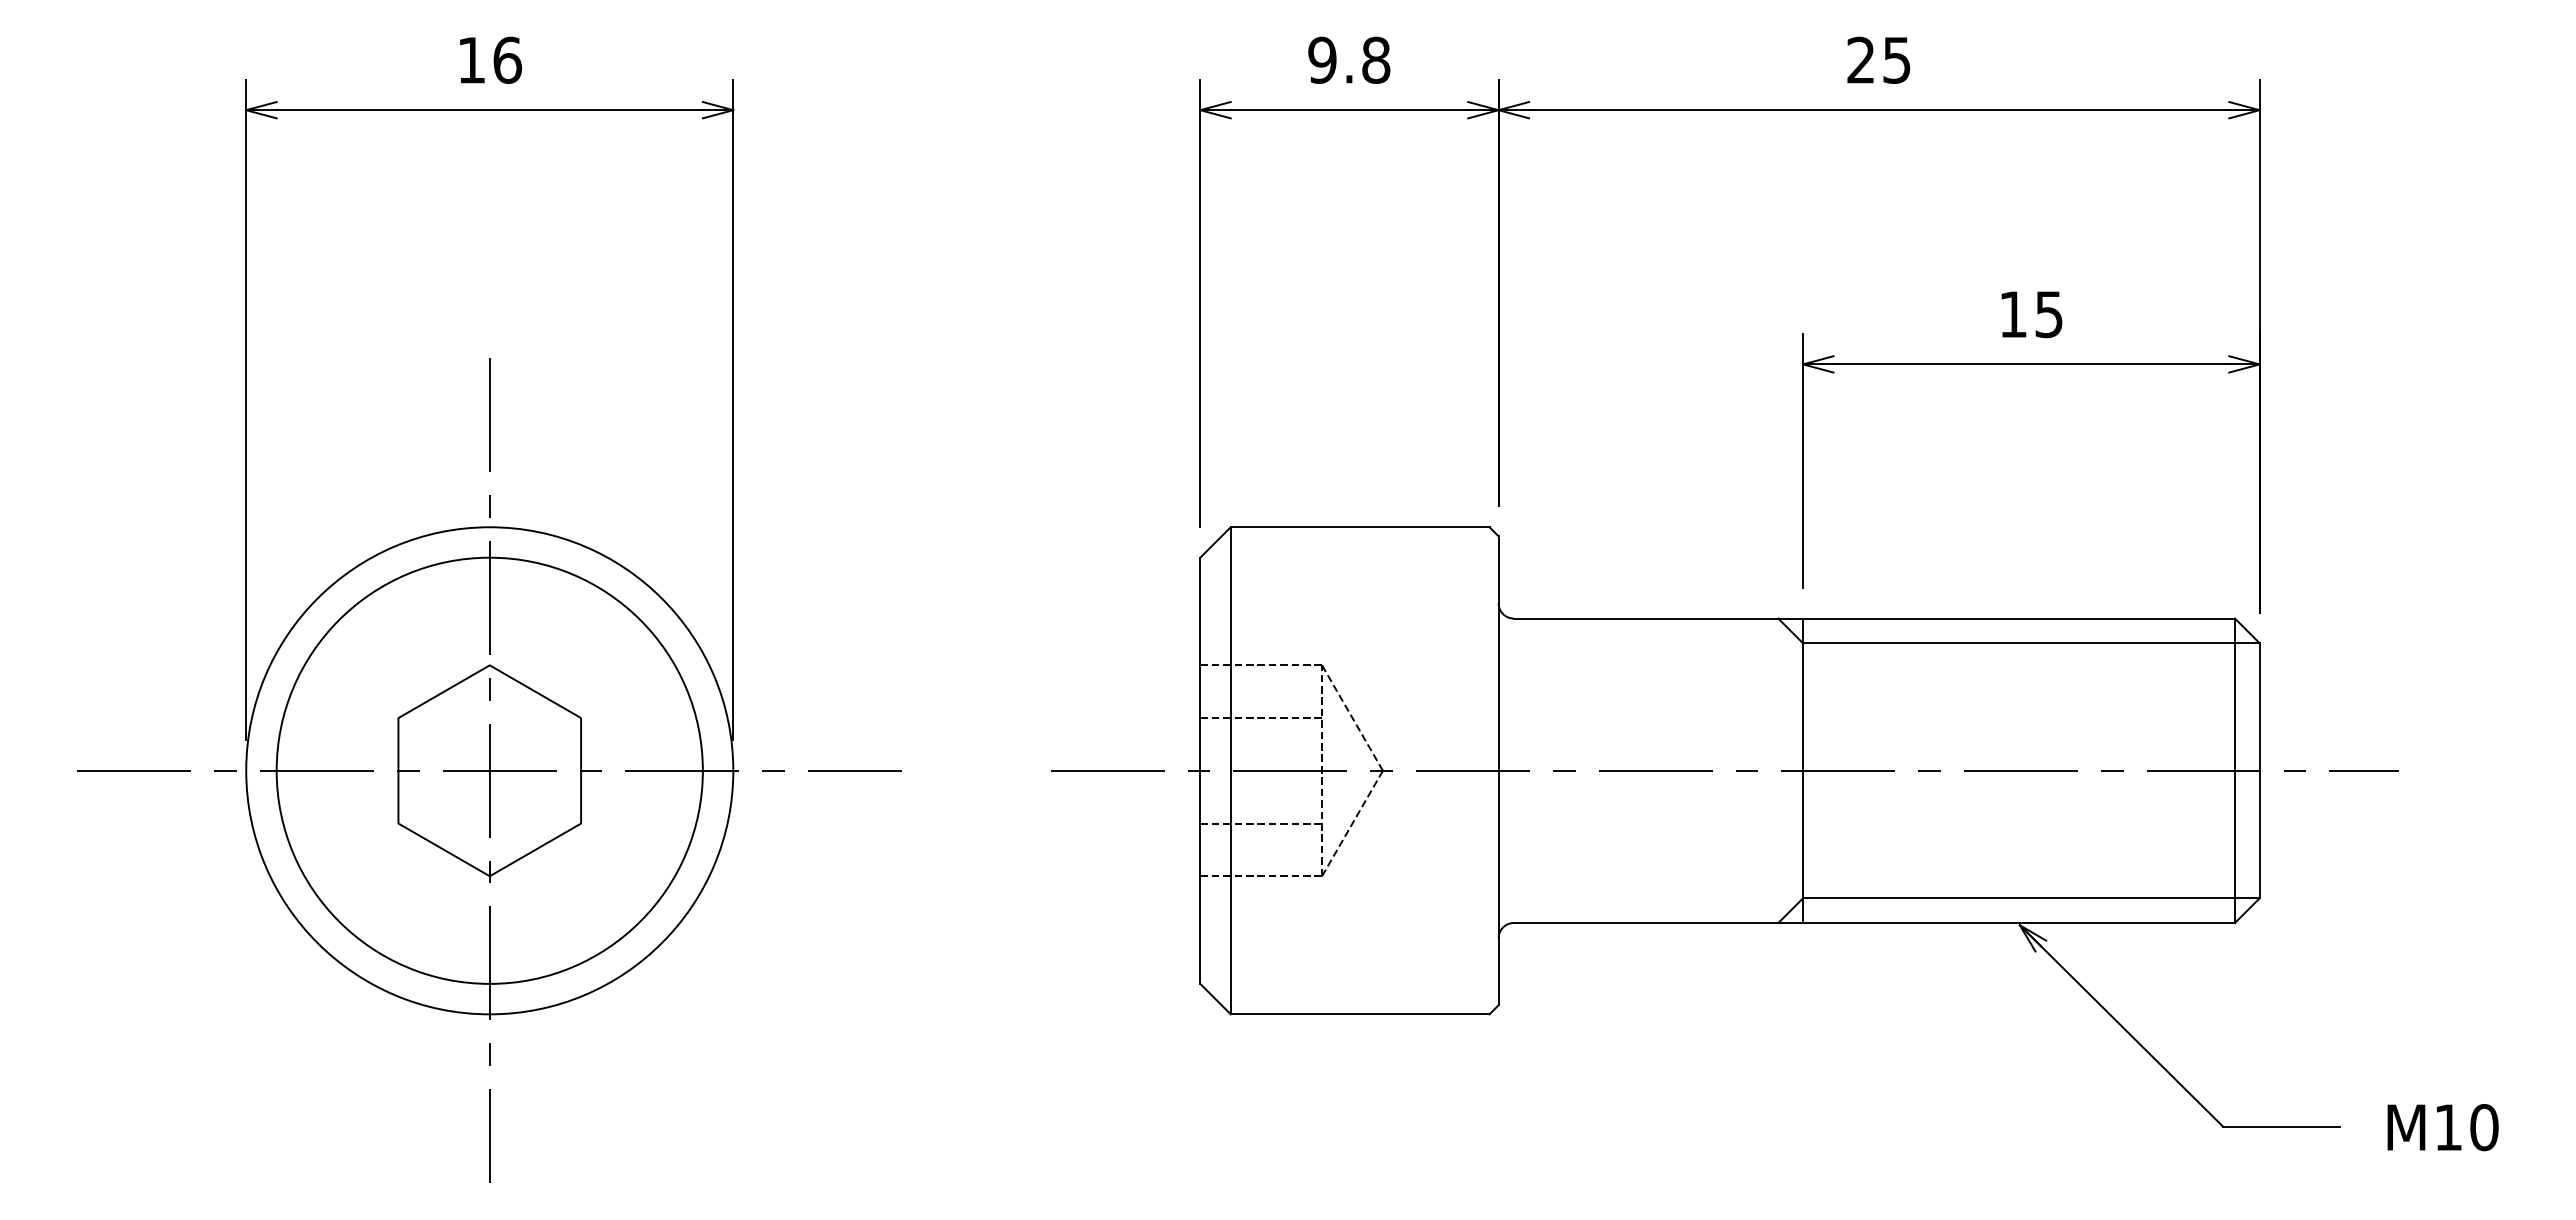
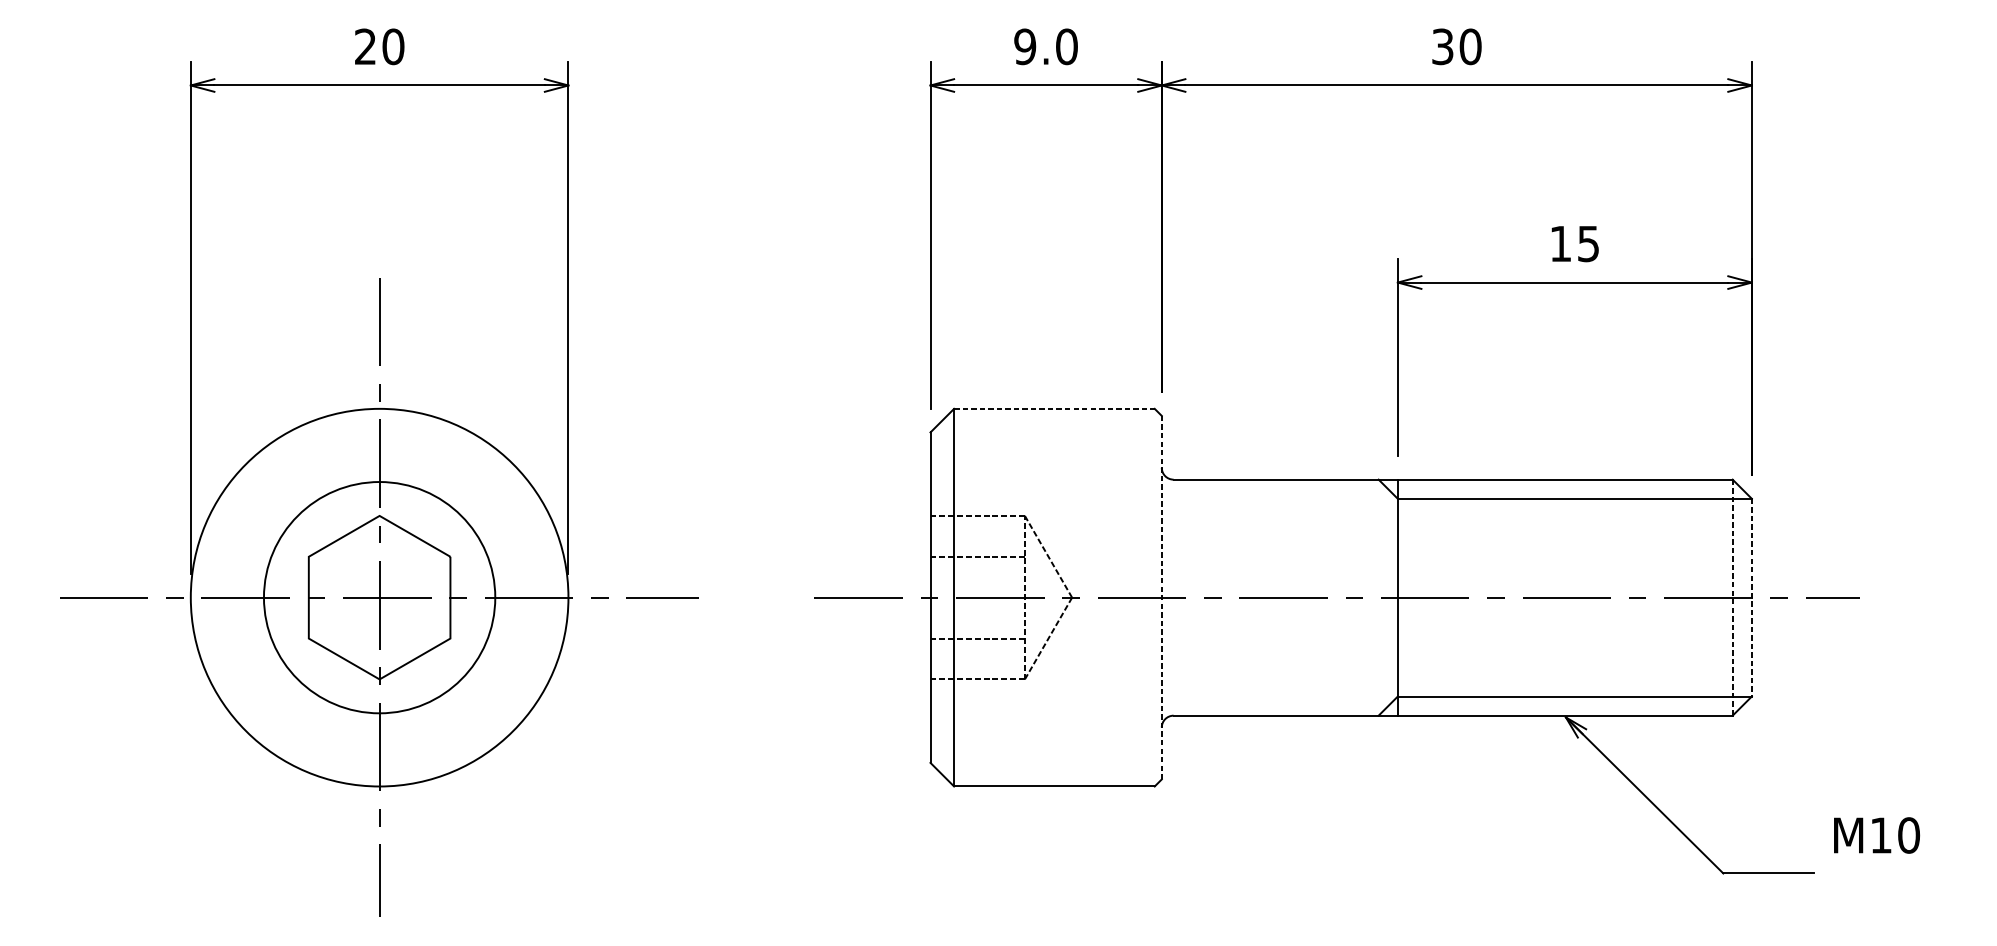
text: (489, 59) -> (379, 46), 16 -> 20
text: (1879, 59) -> (1457, 46), 25 -> 30
text: (1376, 60) -> (1067, 46), 9.8 -> 9.0
line: (1360, 527) -> (1054, 409), solid -> dashed
circle: (489, 770) -> (379, 597), size x0.7
line: (1498, 771) -> (1161, 598), solid -> dashed
line: (2234, 771) -> (1732, 598), solid -> dashed
line: (2259, 771) -> (1751, 598), solid -> dashed
text: (2442, 1127) -> (1876, 835), moved

